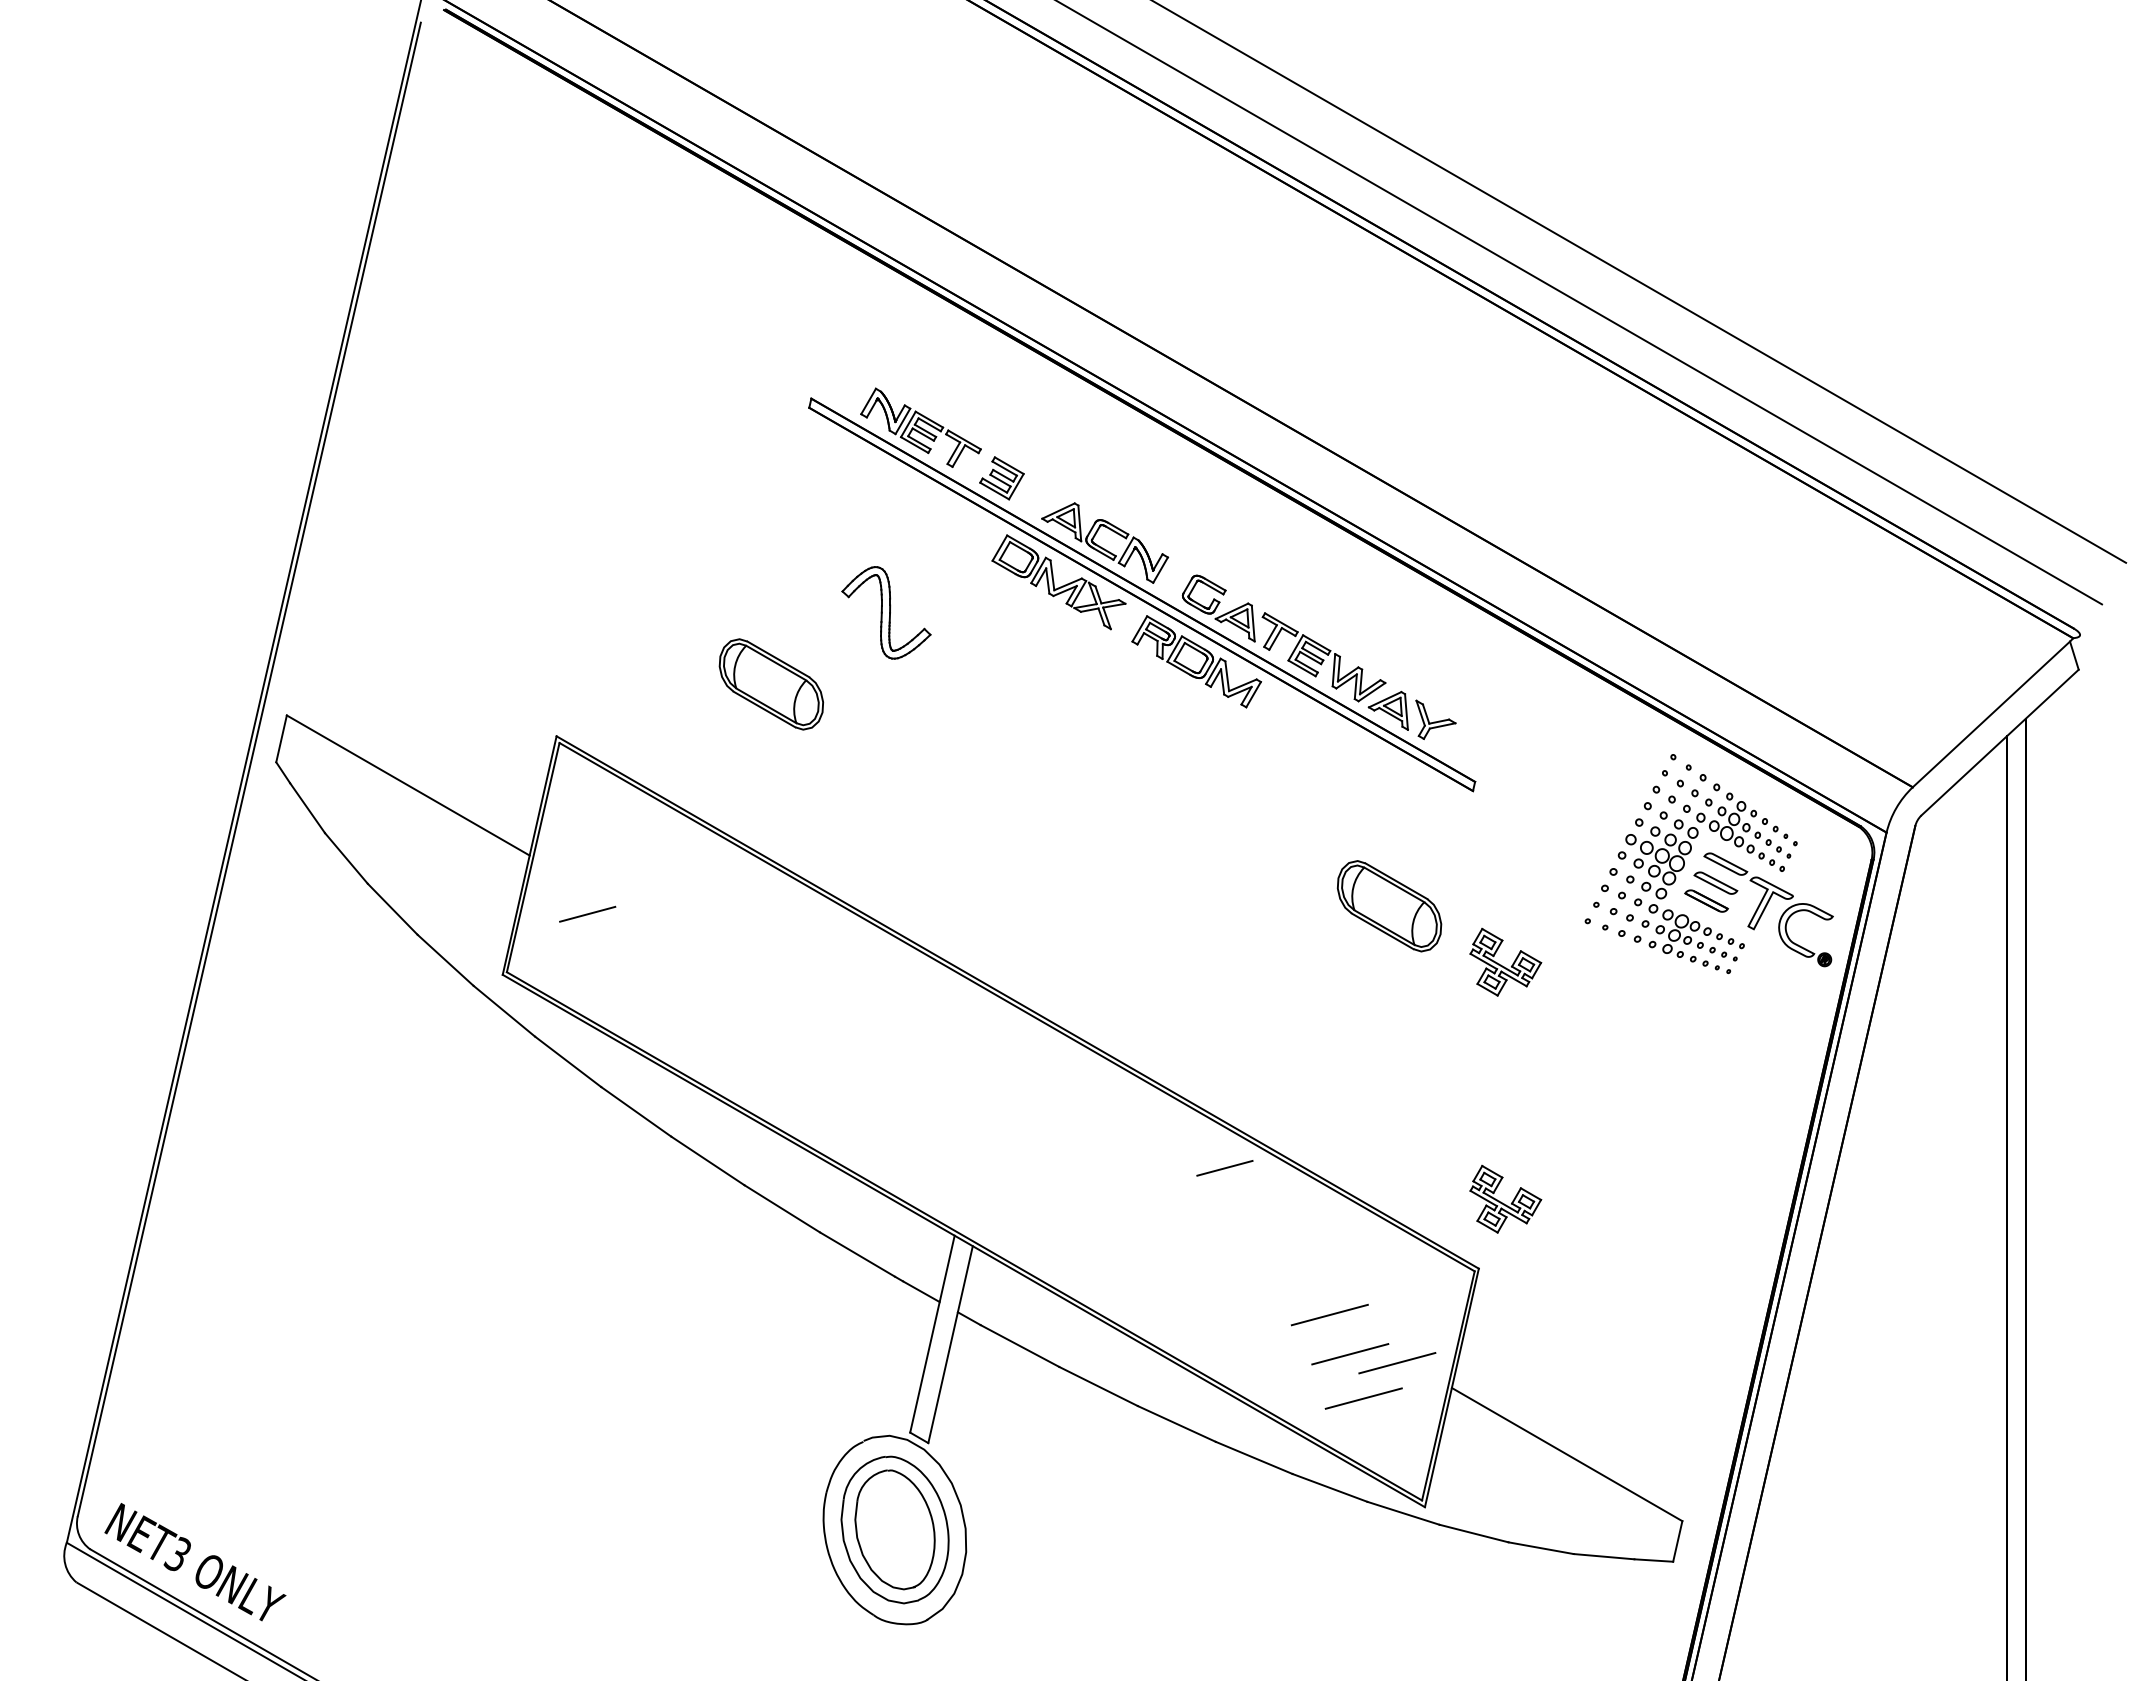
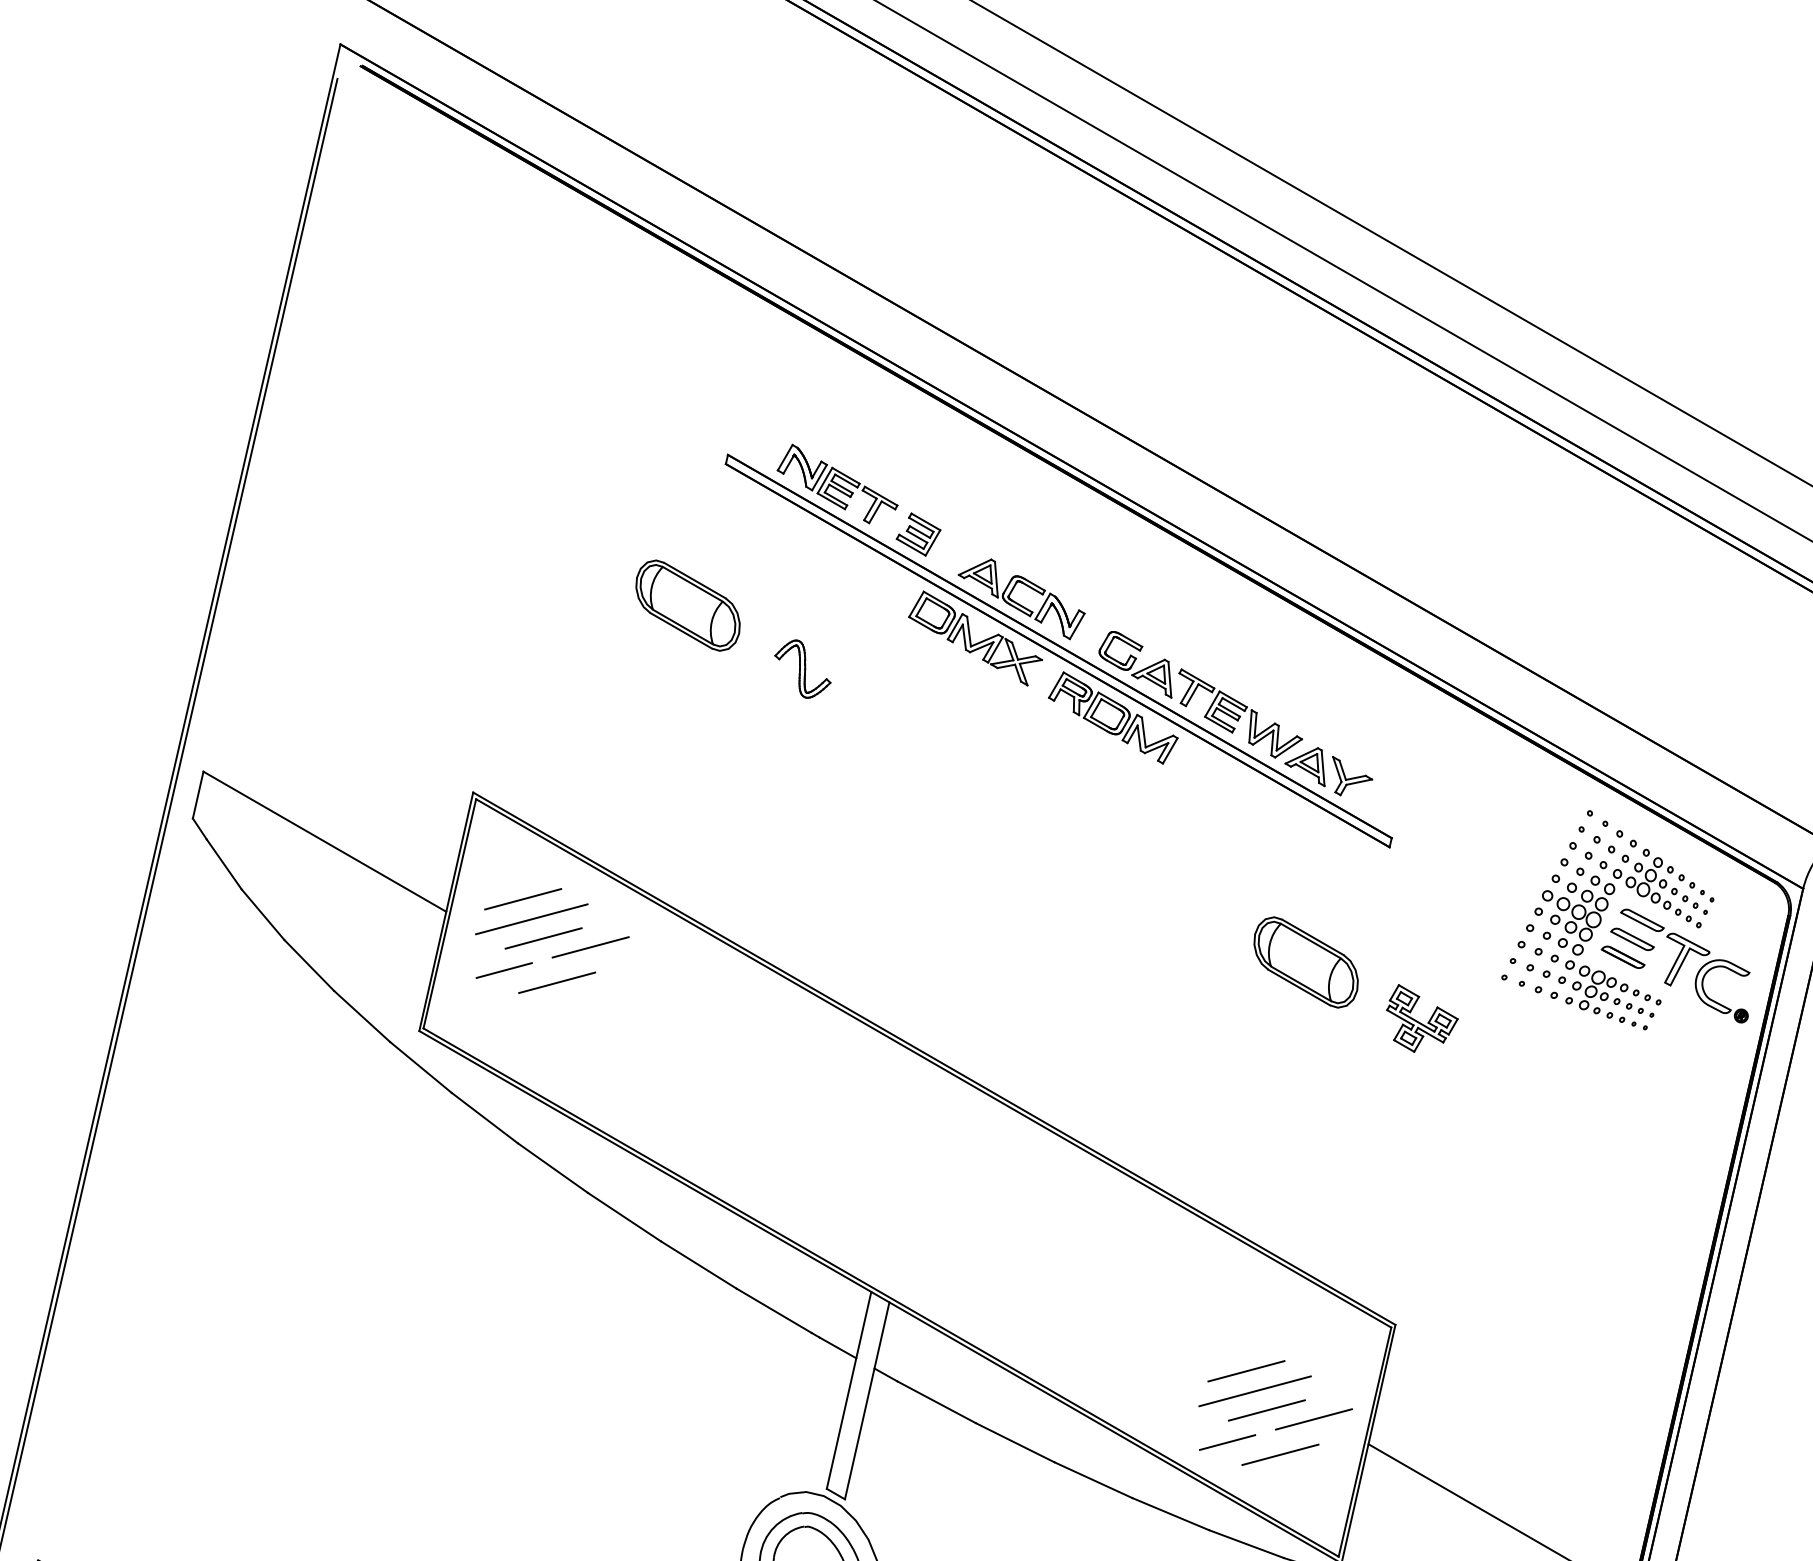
part: (885, 612) -> (802, 668), size x0.62
part: (771, 684) -> (688, 605), moved
line: (606, 842) -> (523, 898), added
line: (614, 863) -> (531, 919), added
line: (626, 882) -> (543, 938), added
line: (674, 890) -> (591, 946), added
line: (640, 926) -> (557, 982), added
line: (1224, 1168) -> (1227, 1442), moved
part: (1505, 1198) -> (1422, 1254), removed
line: (1338, 1335) -> (1255, 1391), added

